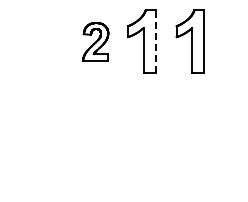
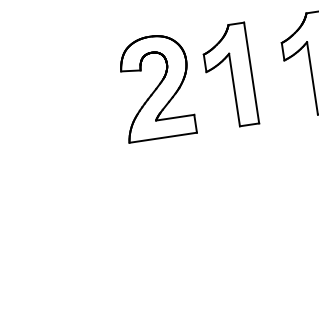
part: (95, 41) -> (155, 86), size x1.67
line: (155, 41) -> (251, 72), dashed -> solid

